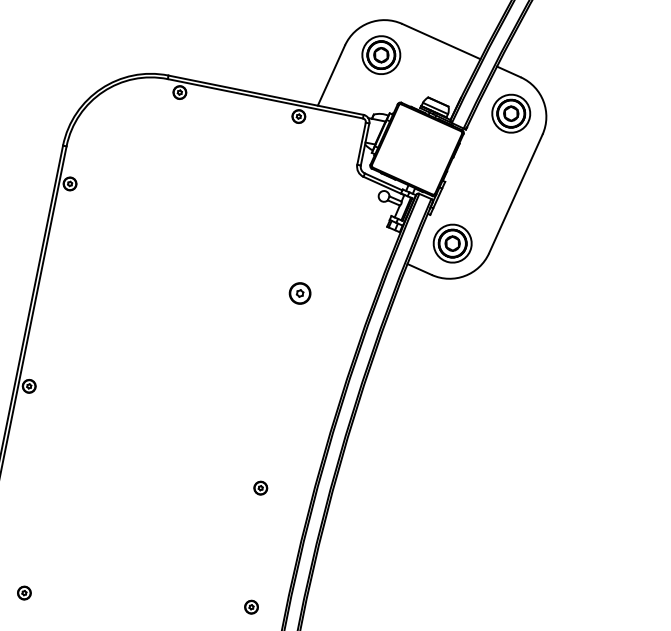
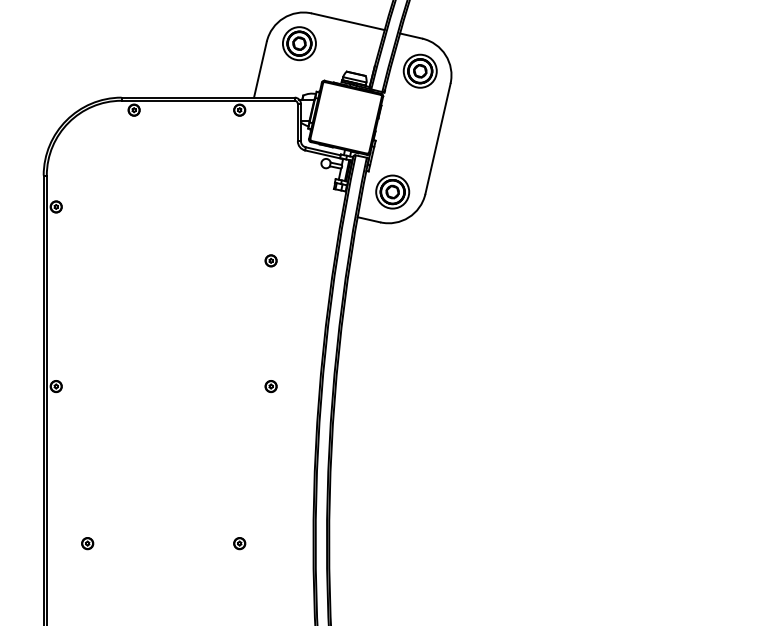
part: (299, 292) -> (270, 260), size x0.62
part: (260, 488) -> (270, 386), moved
part: (24, 592) -> (87, 543), moved
part: (251, 607) -> (239, 543), moved

